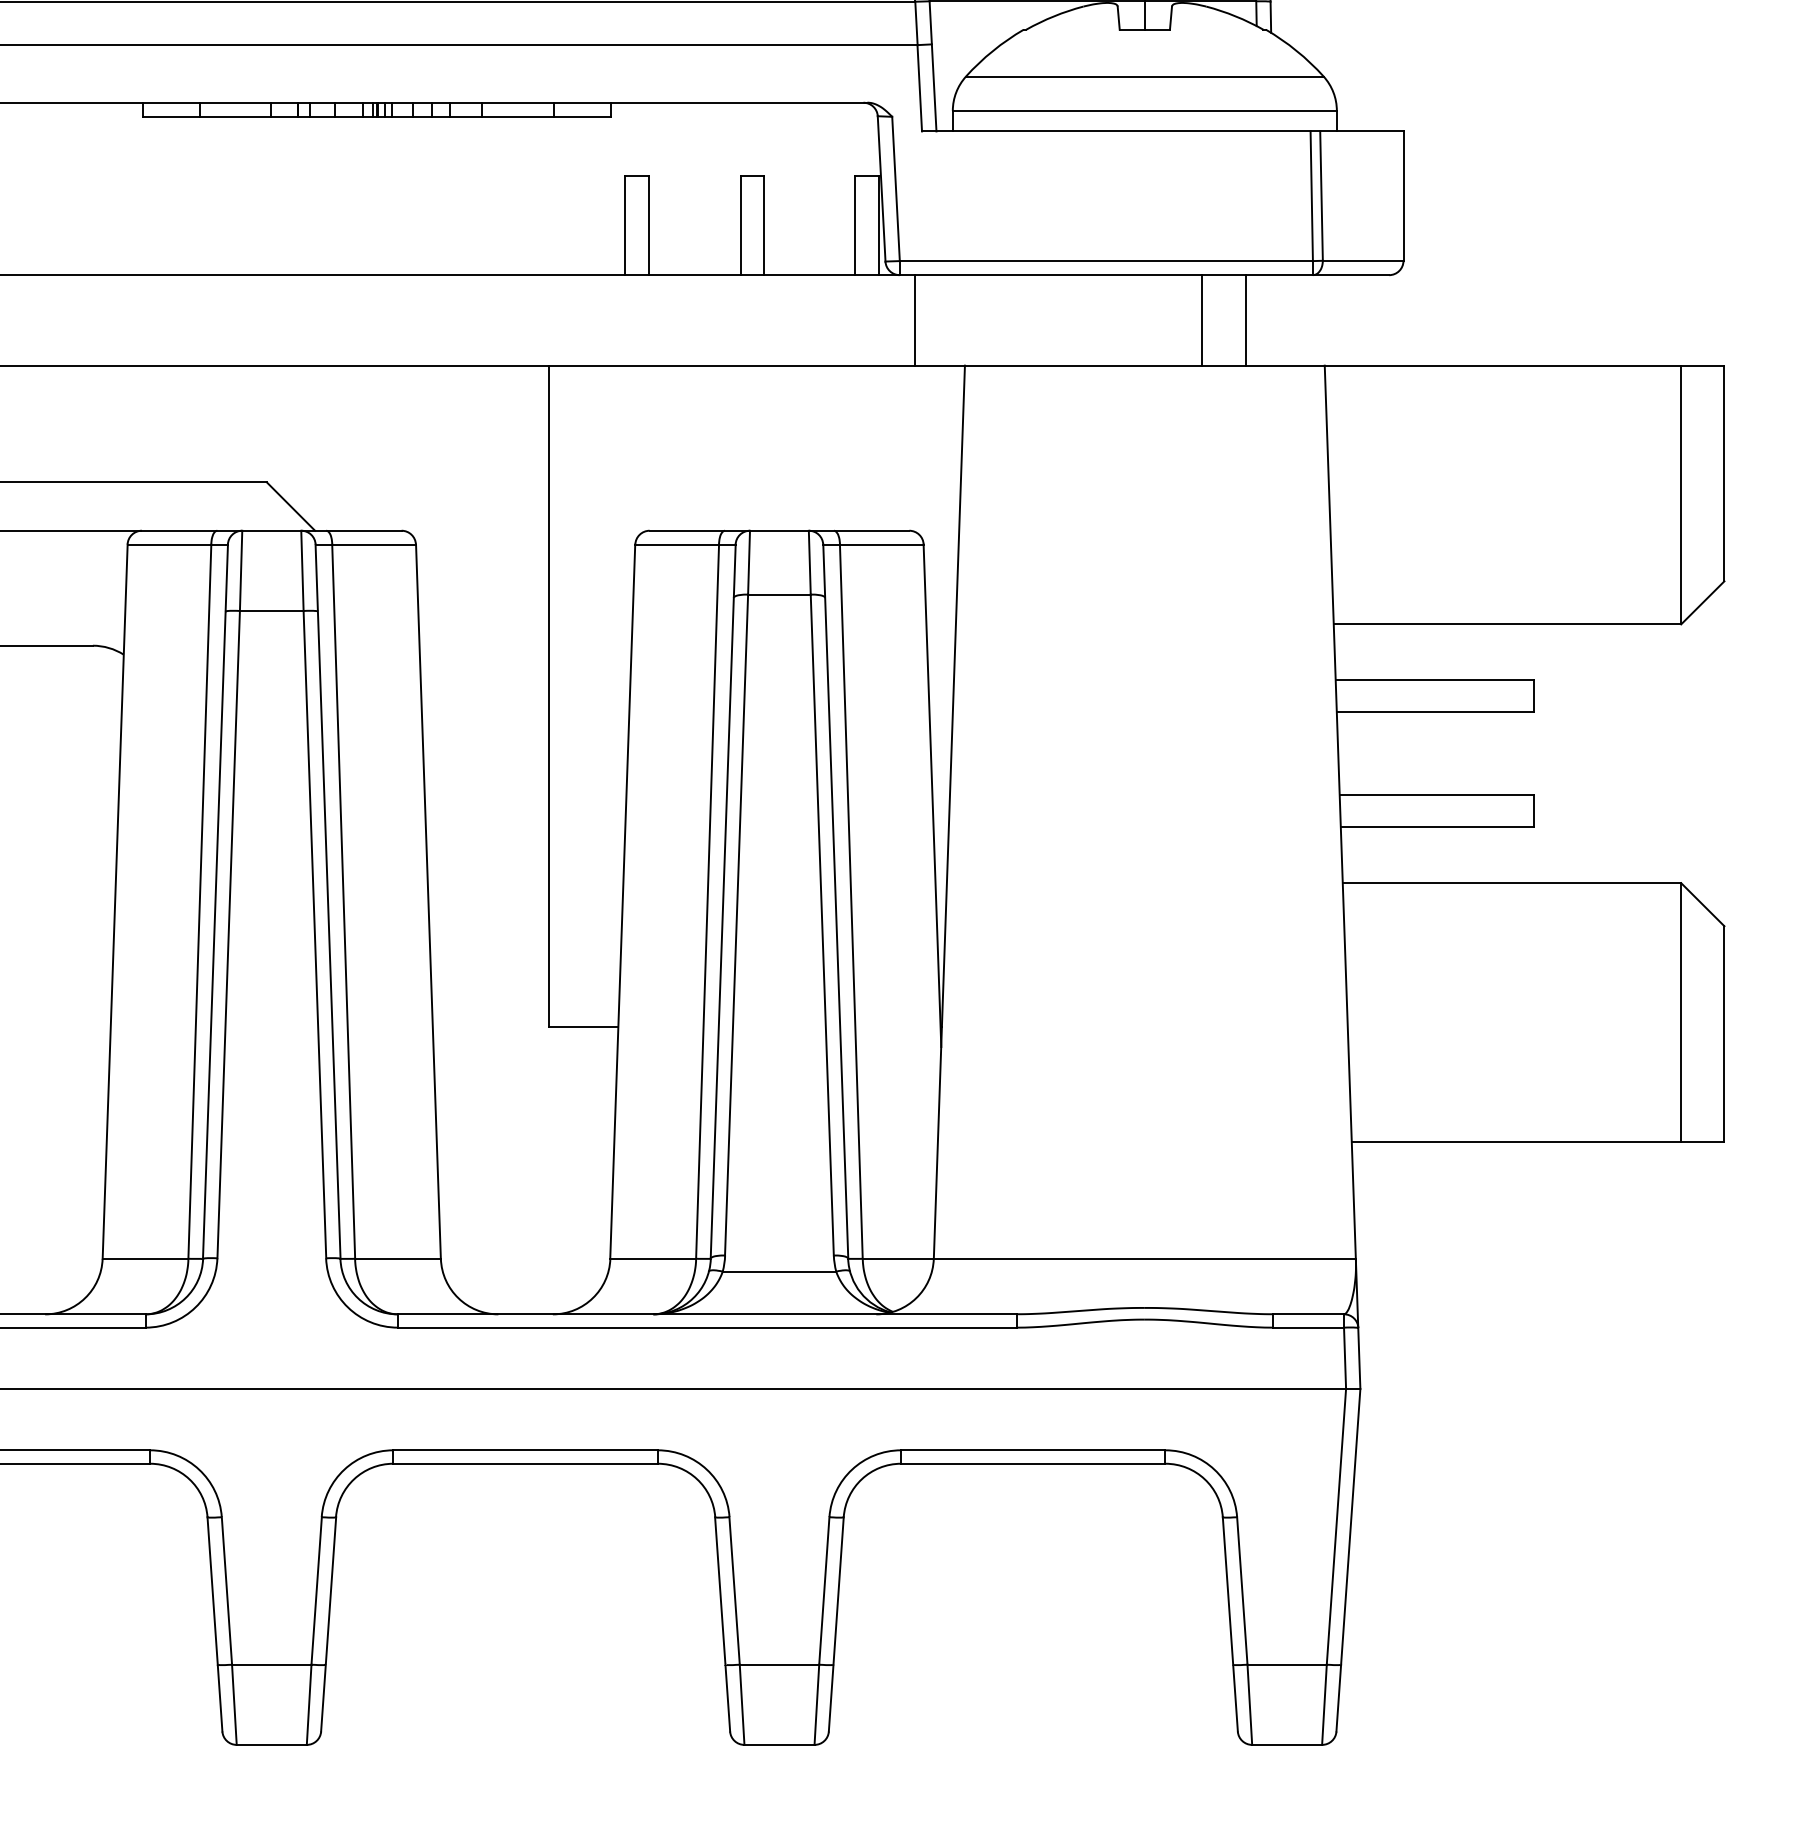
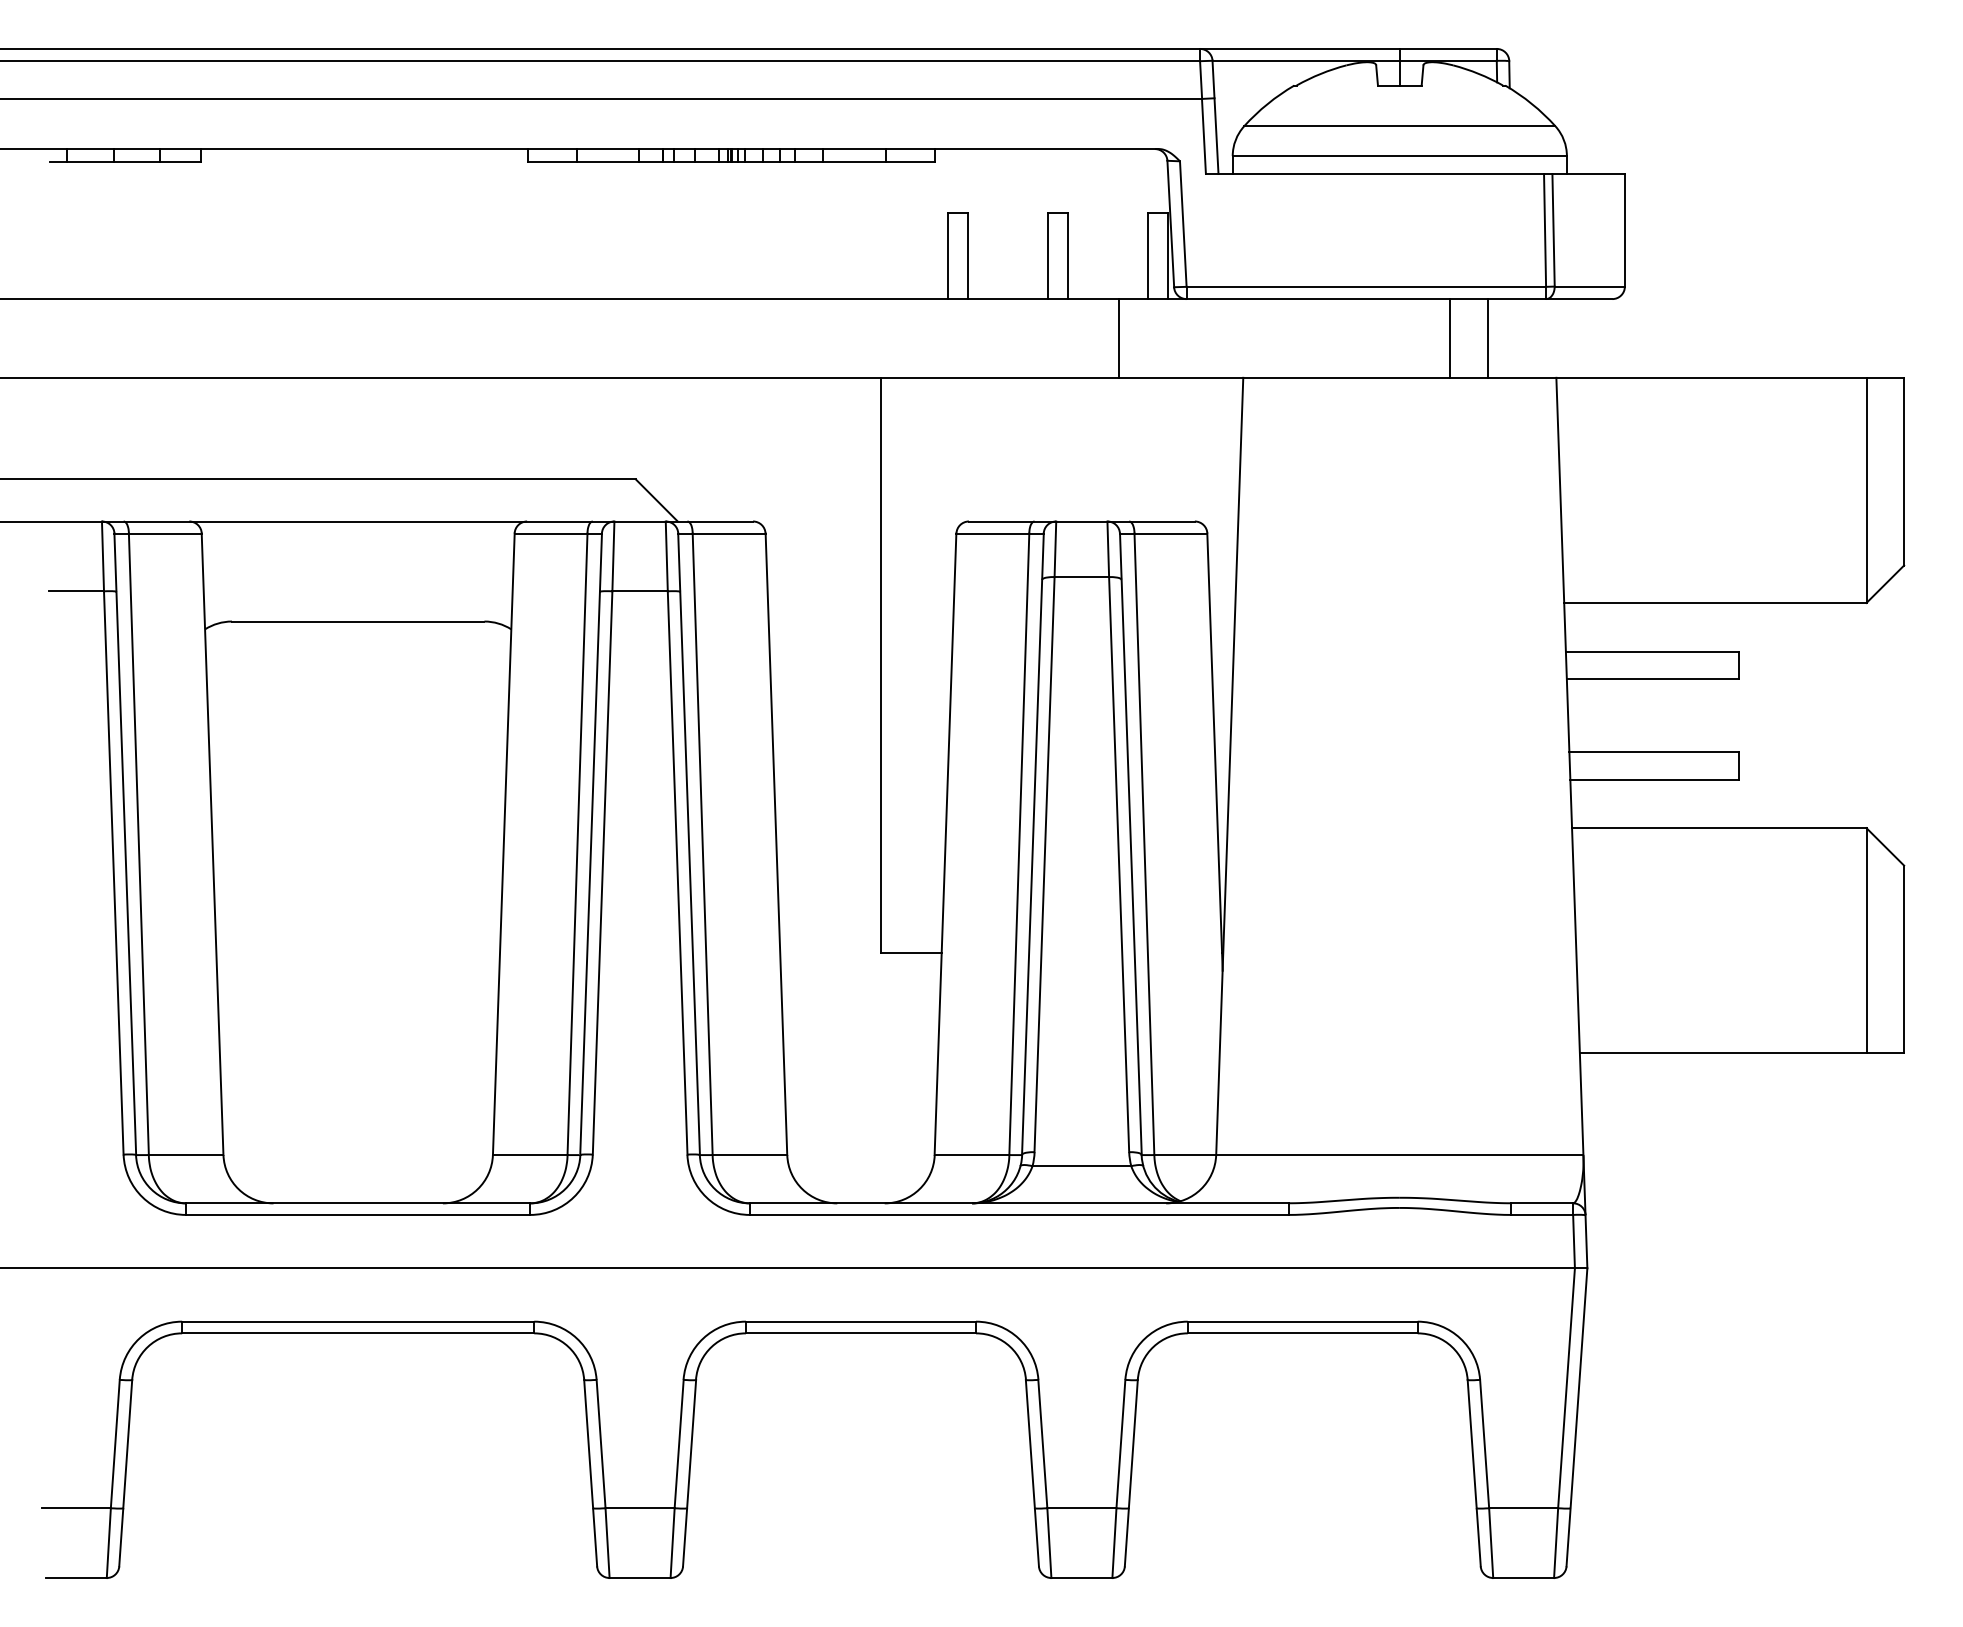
line: (914, 320) -> (1118, 338), moved

